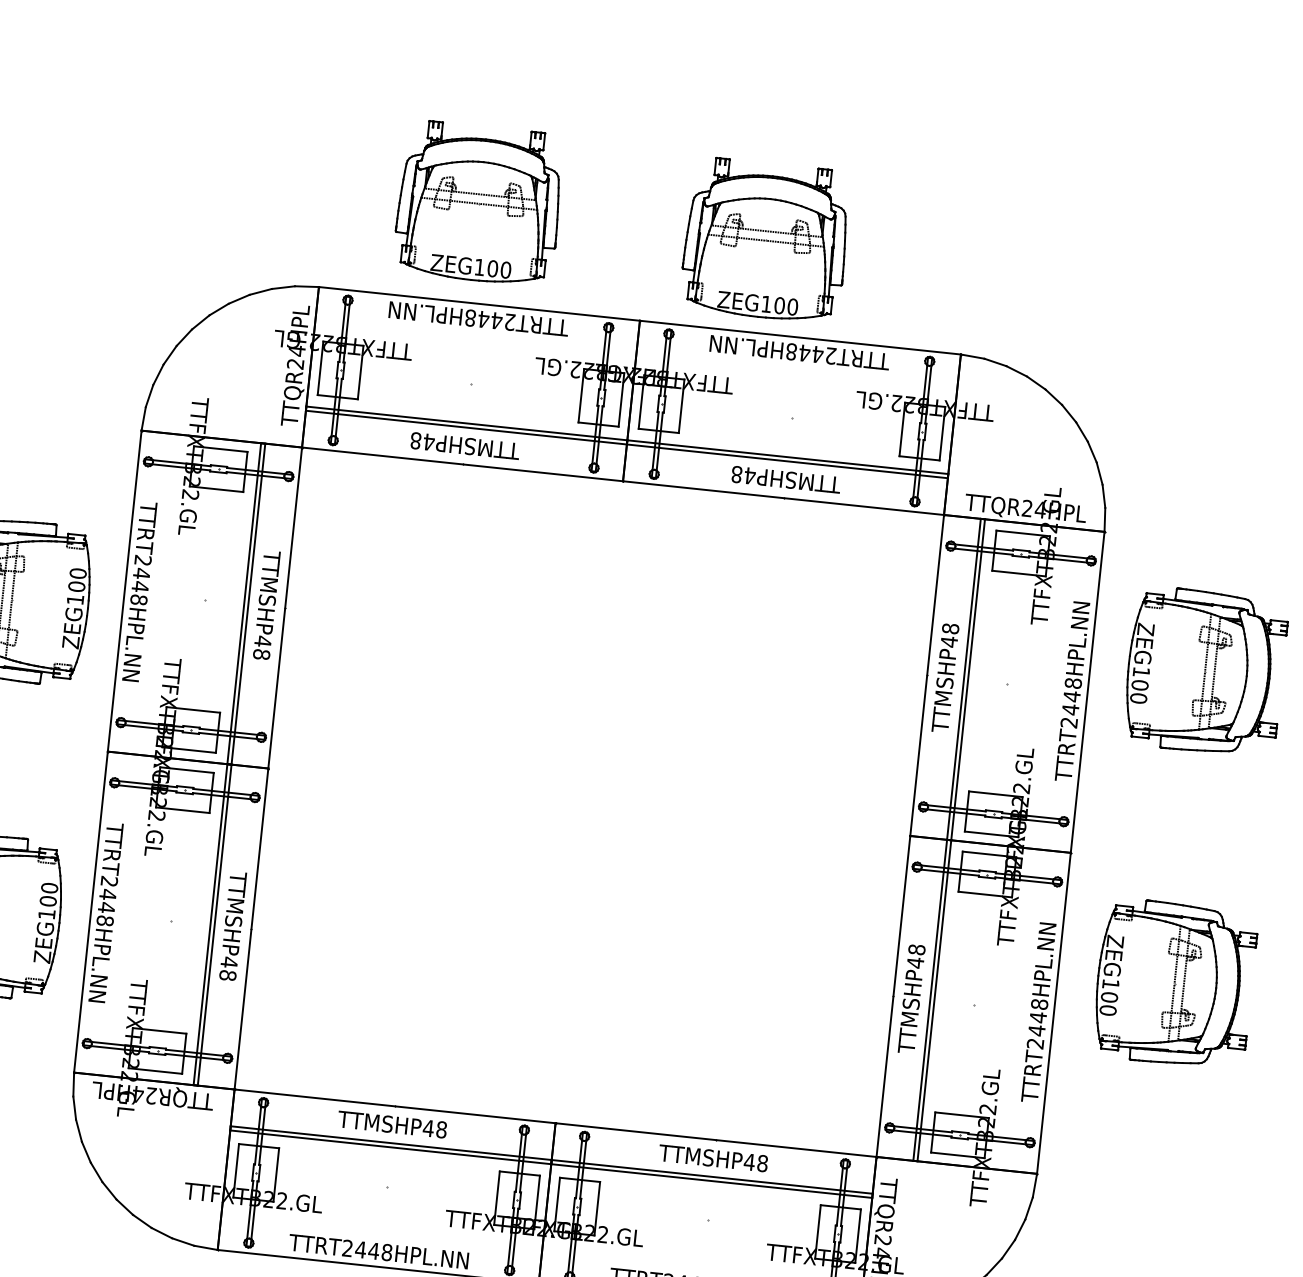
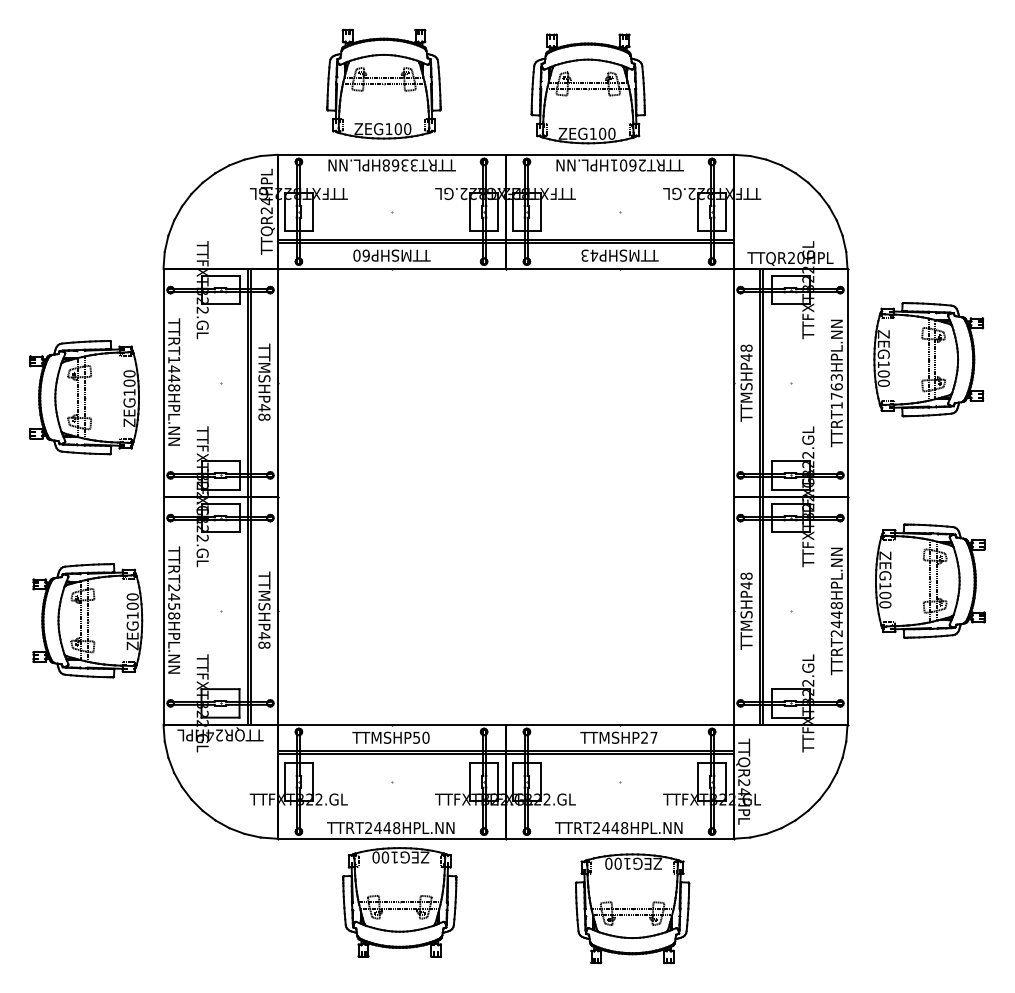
text: (496, 320) -> (404, 165), TTRT2448HPL.NN -> TTRT3368HPL.NN
text: (804, 353) -> (623, 165), TTRT2448HPL.NN -> TTRT2601HPL.NN
text: (422, 441) -> (361, 255), TTMSHP48 -> TTMSHP60
text: (736, 474) -> (584, 255), TTMSHP48 -> TTMSHP43
text: (1039, 510) -> (800, 258), TTQR24HPL -> TTQR20HPL
text: (143, 559) -> (174, 359), TTRT2448HPL.NN -> TTRT1448HPL.NN
text: (1070, 703) -> (836, 391), TTRT2448HPL.NN -> TTRT1763HPL.NN
text: (107, 907) -> (174, 606), TTRT2448HPL.NN -> TTRT2458HPL.NN
text: (434, 1128) -> (420, 737), TTMSHP48 -> TTMSHP50
text: (754, 1162) -> (648, 737), TTMSHP48 -> TTMSHP27

